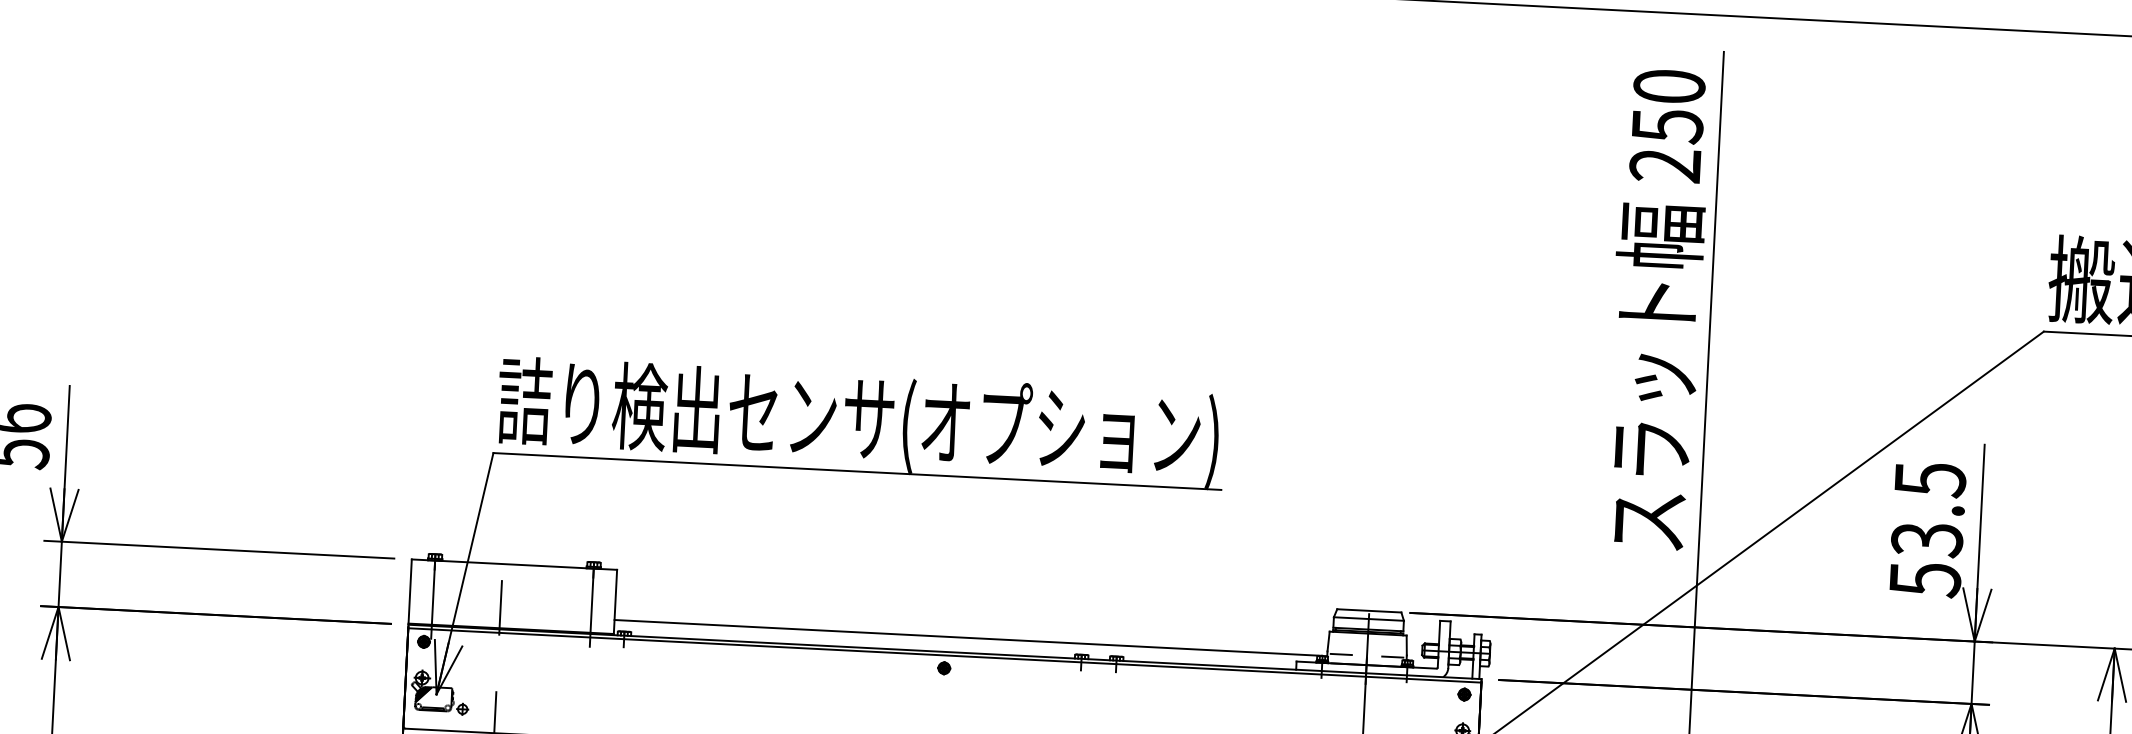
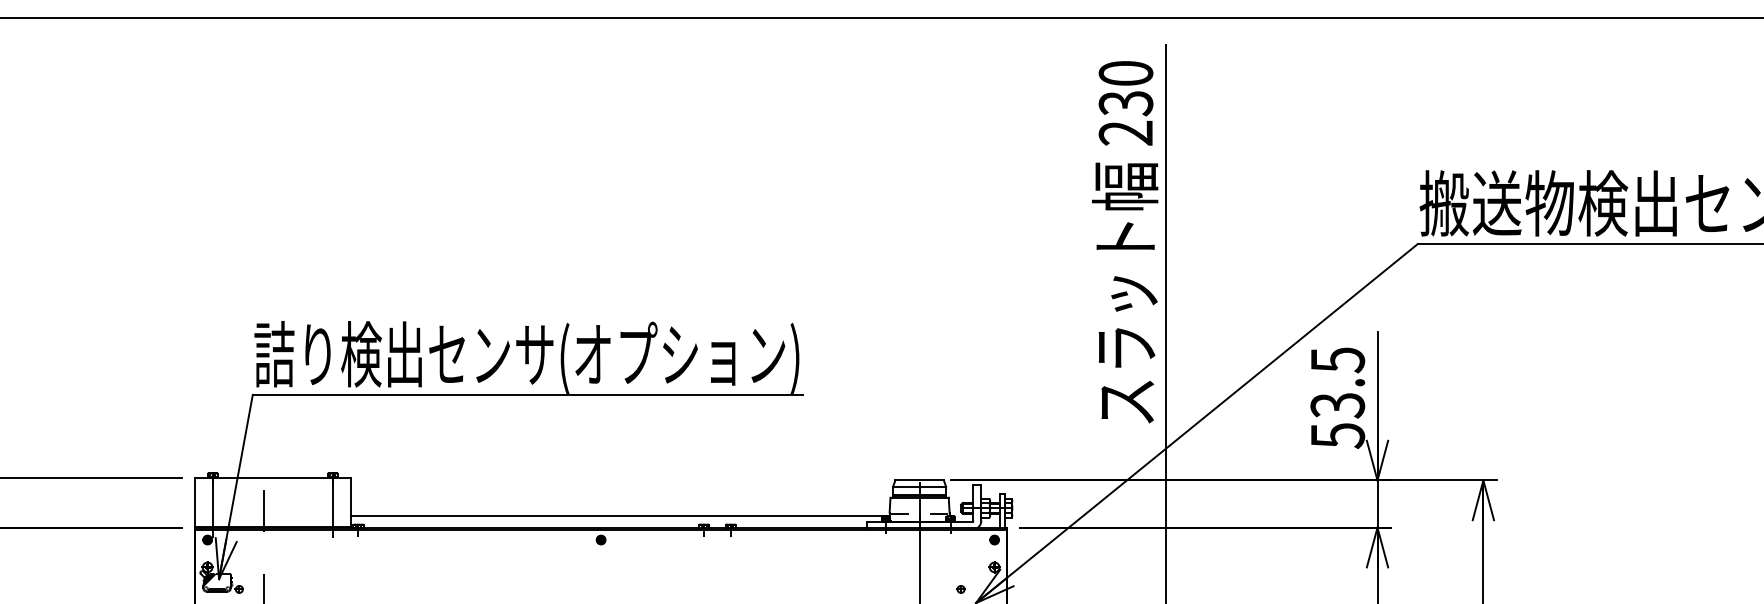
text: (1666, 126) -> (1125, 103), 250 -> 230

